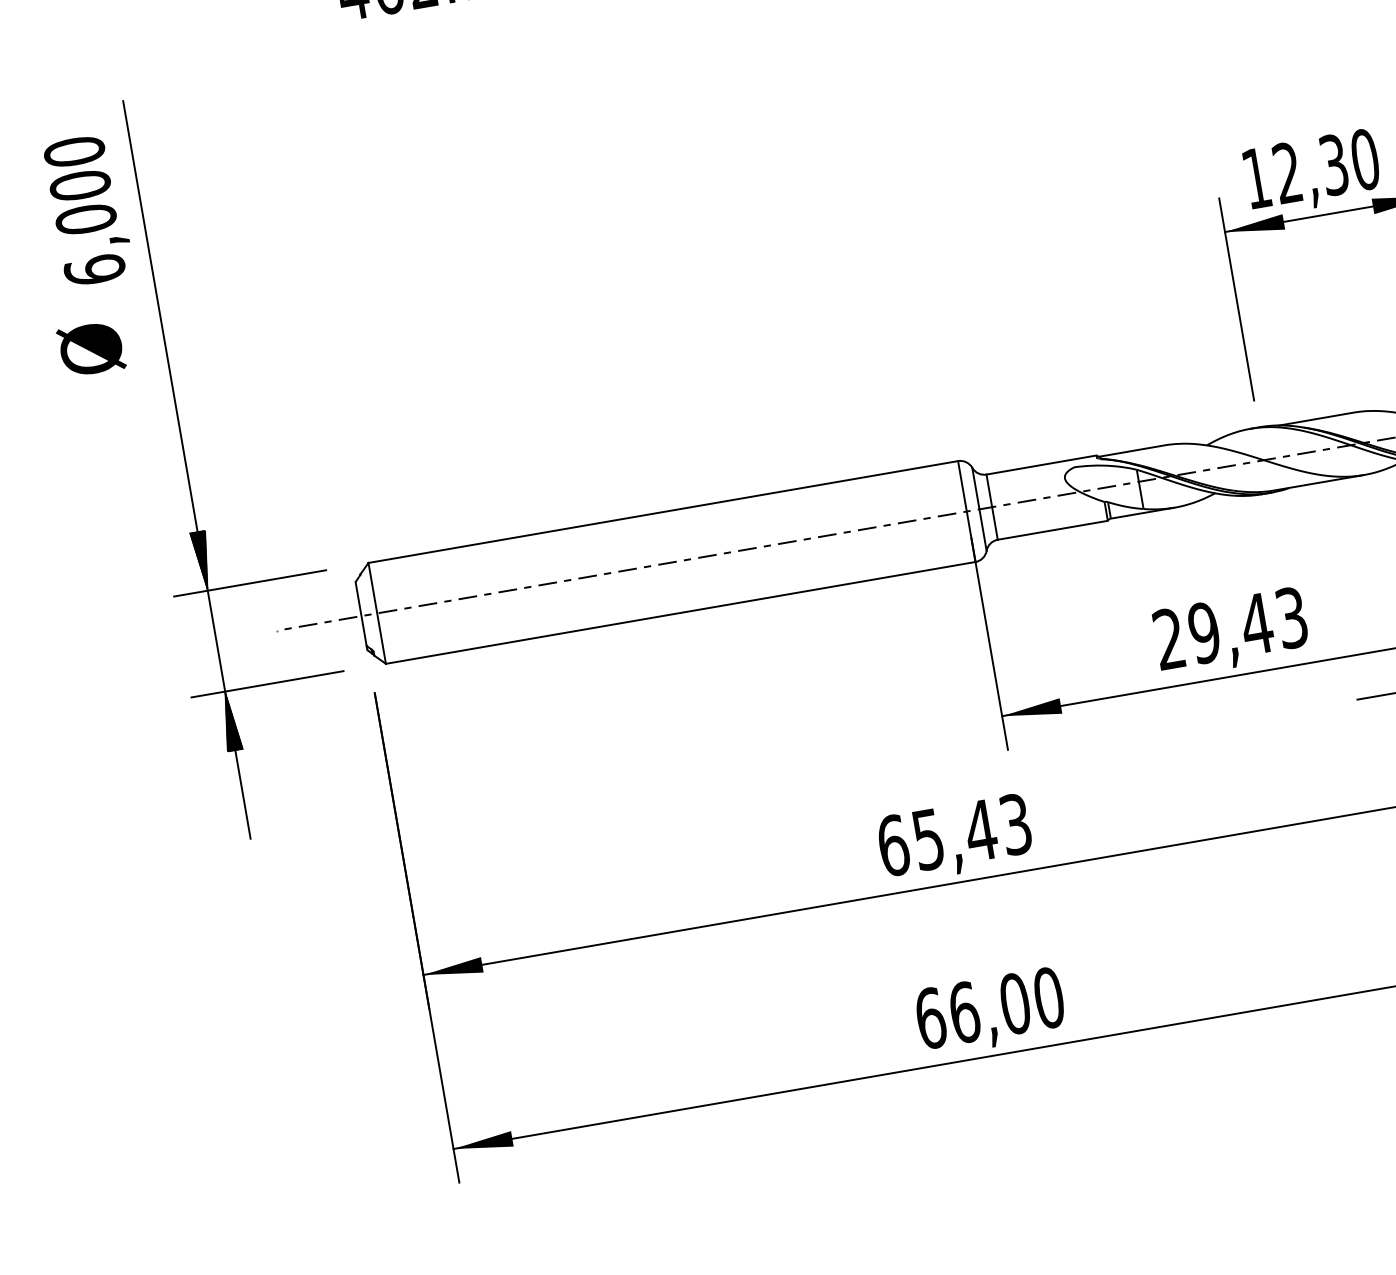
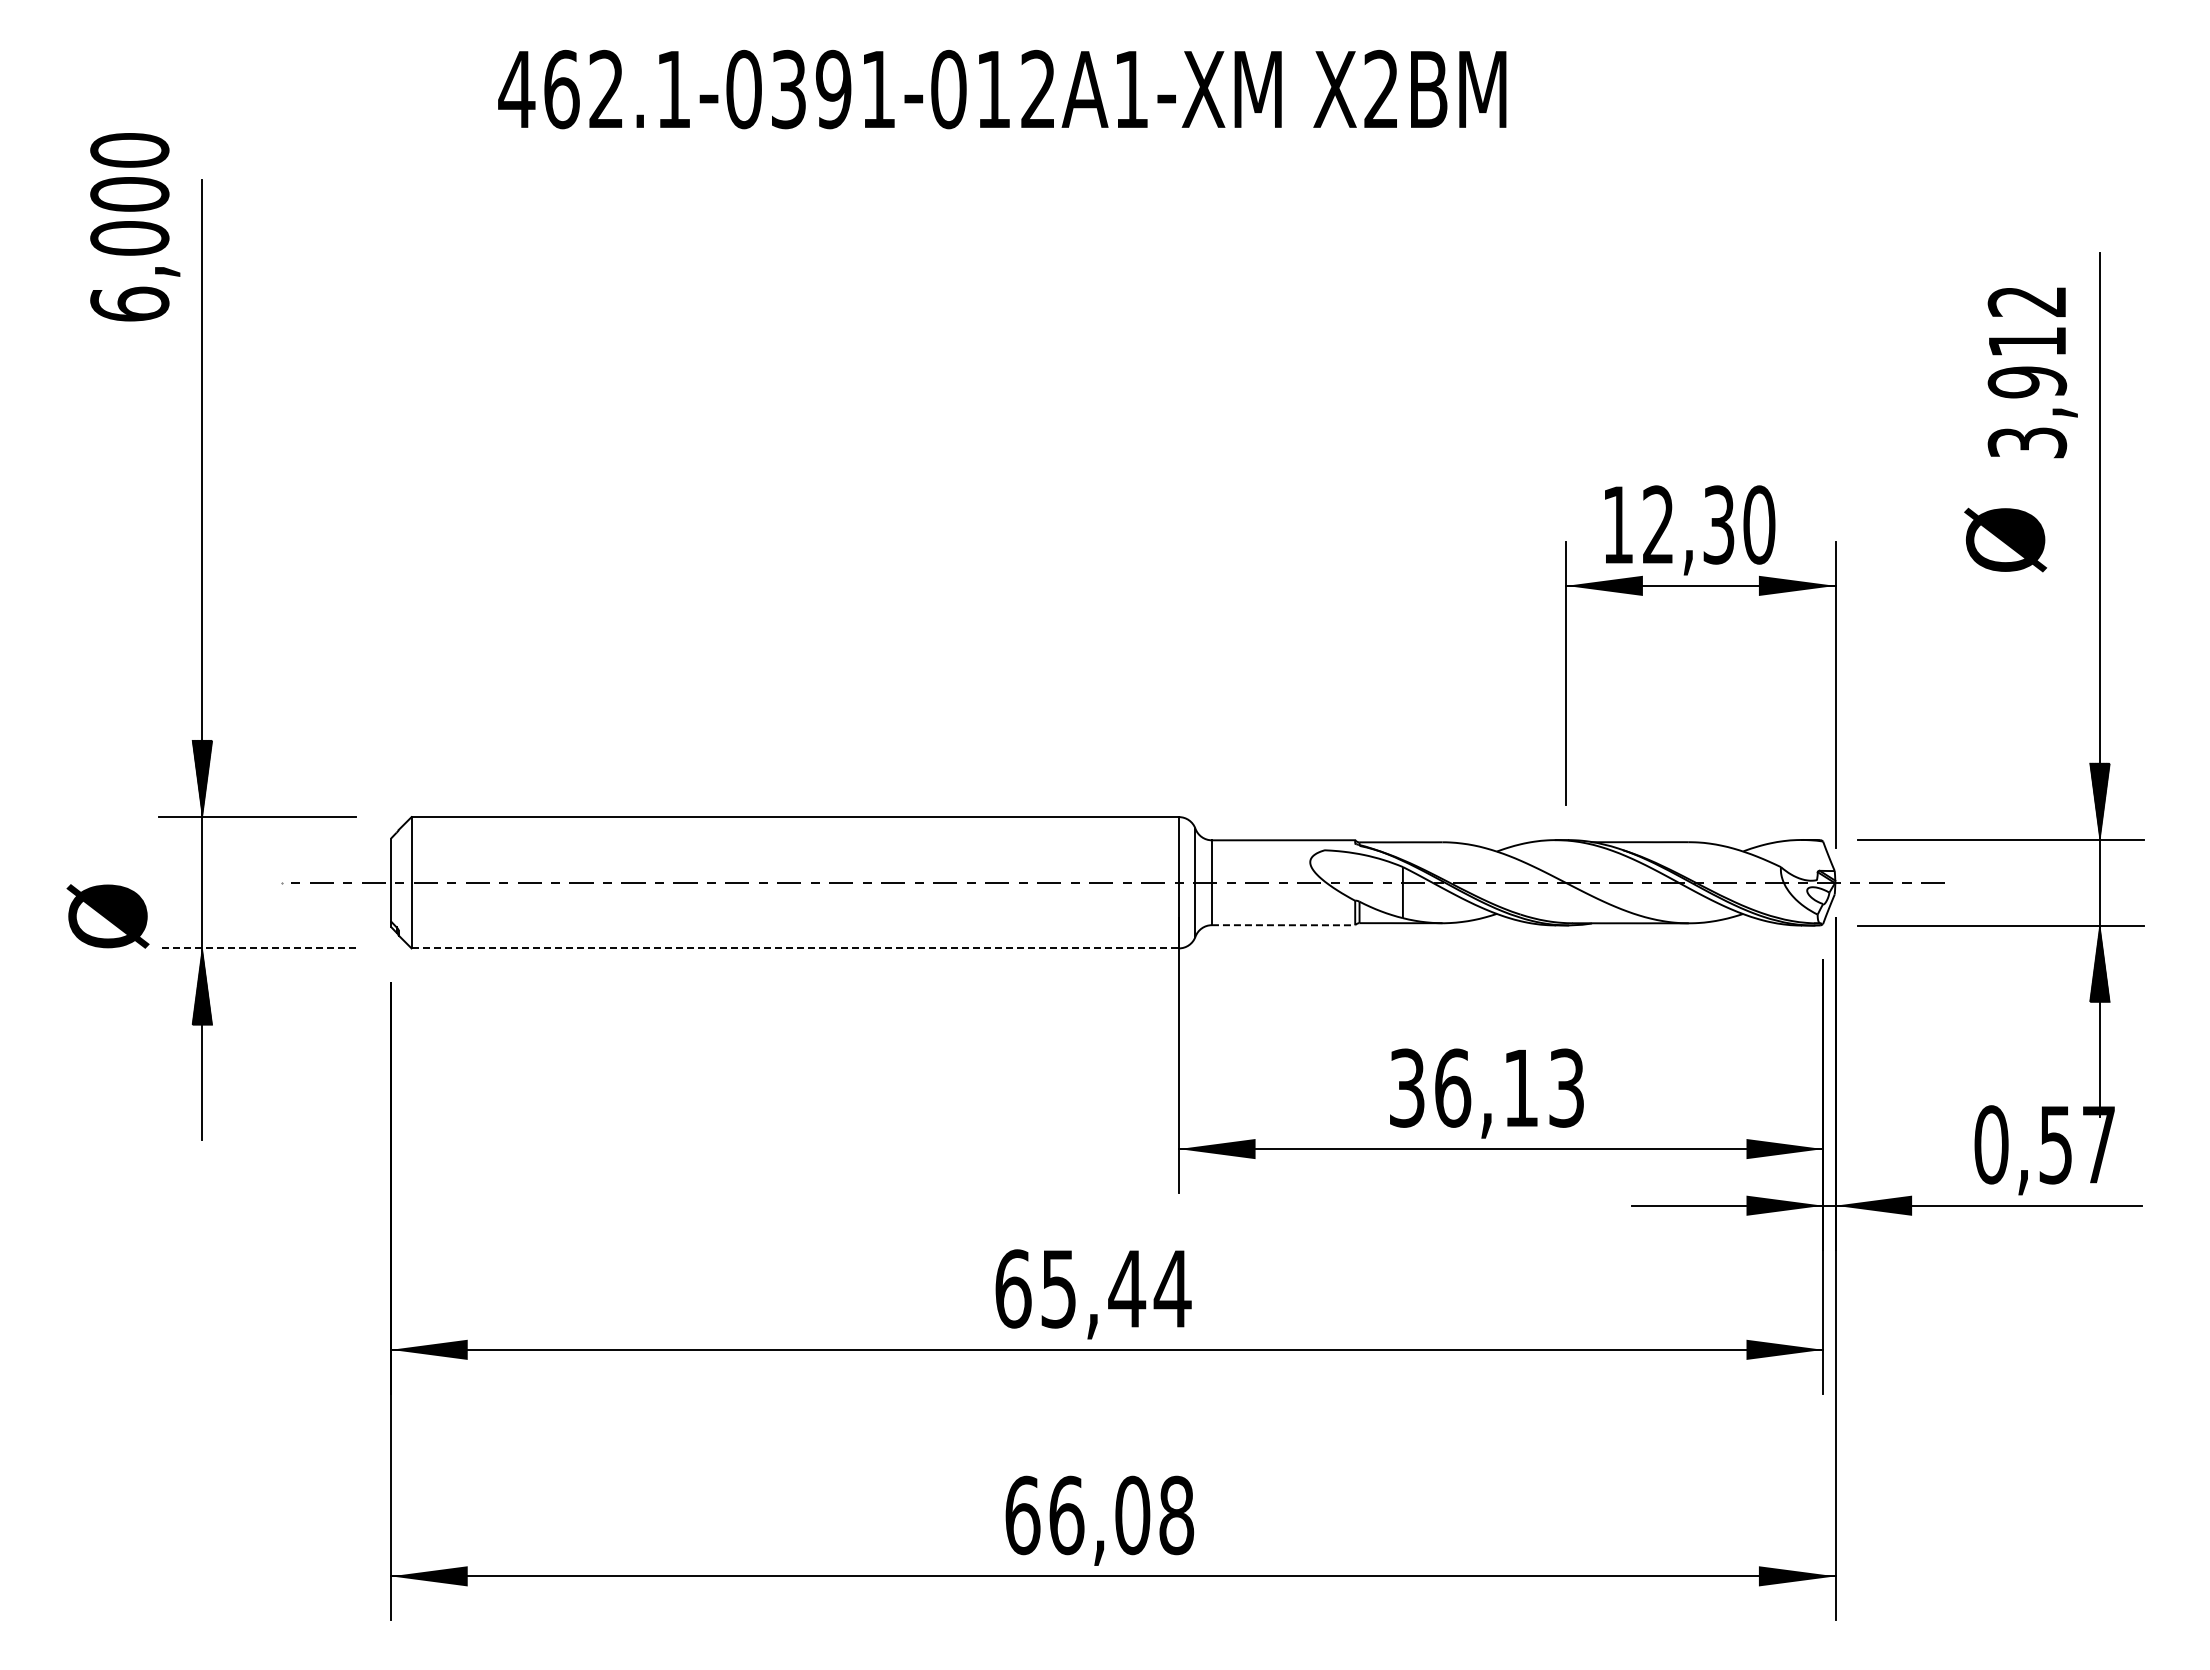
text: (89, 210) -> (135, 227), moved
text: (90, 349) -> (107, 916), moved
line: (1052, 530) -> (1283, 925), solid -> dashed
line: (680, 612) -> (795, 948), solid -> dashed
text: (1213, 630) -> (1464, 1087), 29,43 -> 36,13
line: (267, 684) -> (257, 948), solid -> dashed
text: (1015, 824) -> (1172, 1288), 65,43 -> 65,44
text: (1048, 998) -> (1176, 1515), 66,00 -> 66,08

